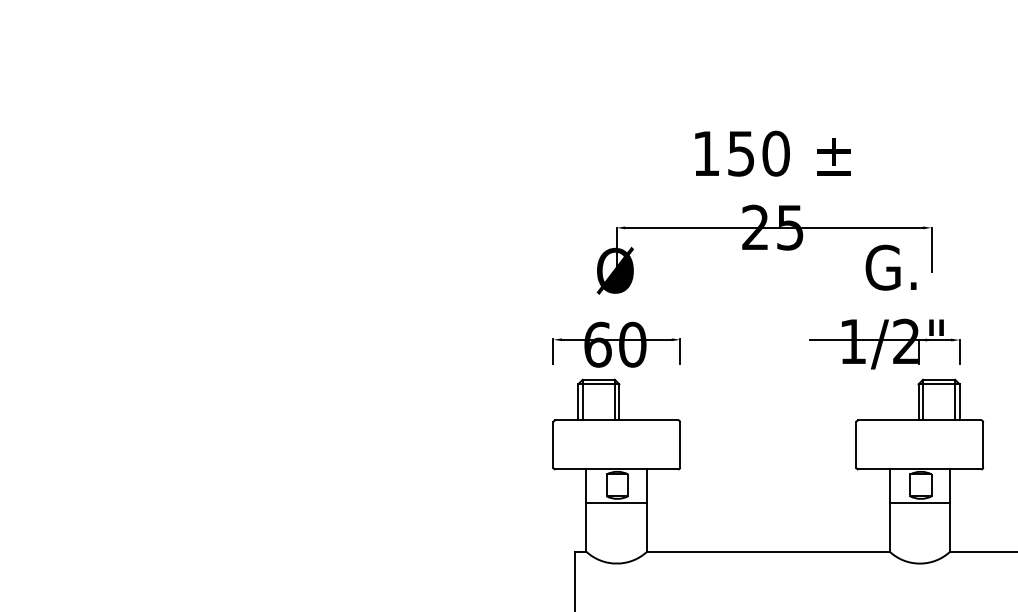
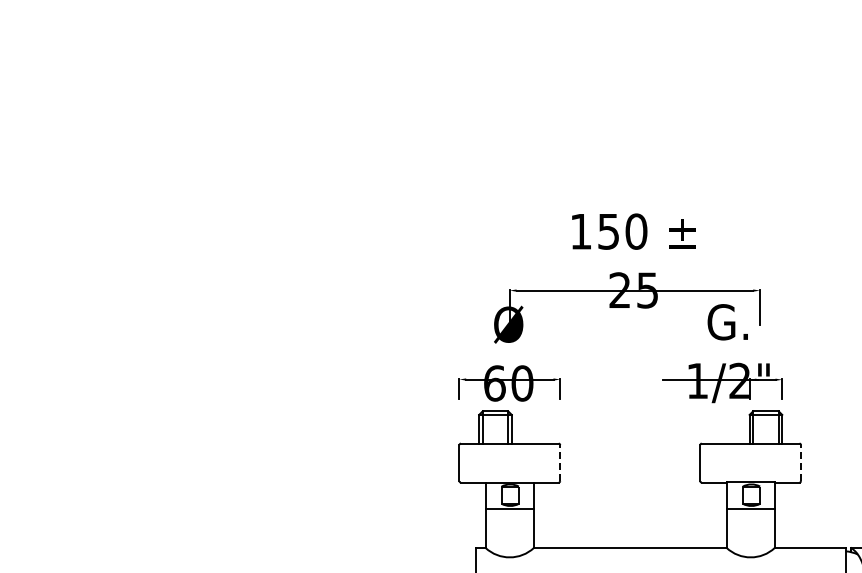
line: (680, 444) -> (560, 462), solid -> dashed
line: (983, 444) -> (801, 462), solid -> dashed

